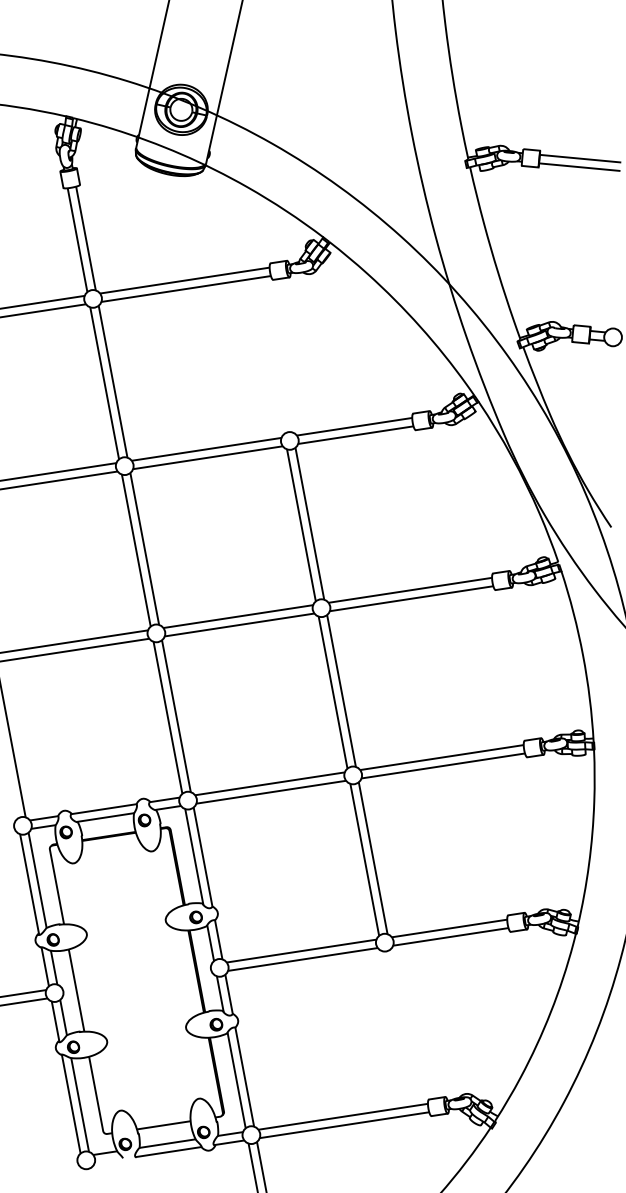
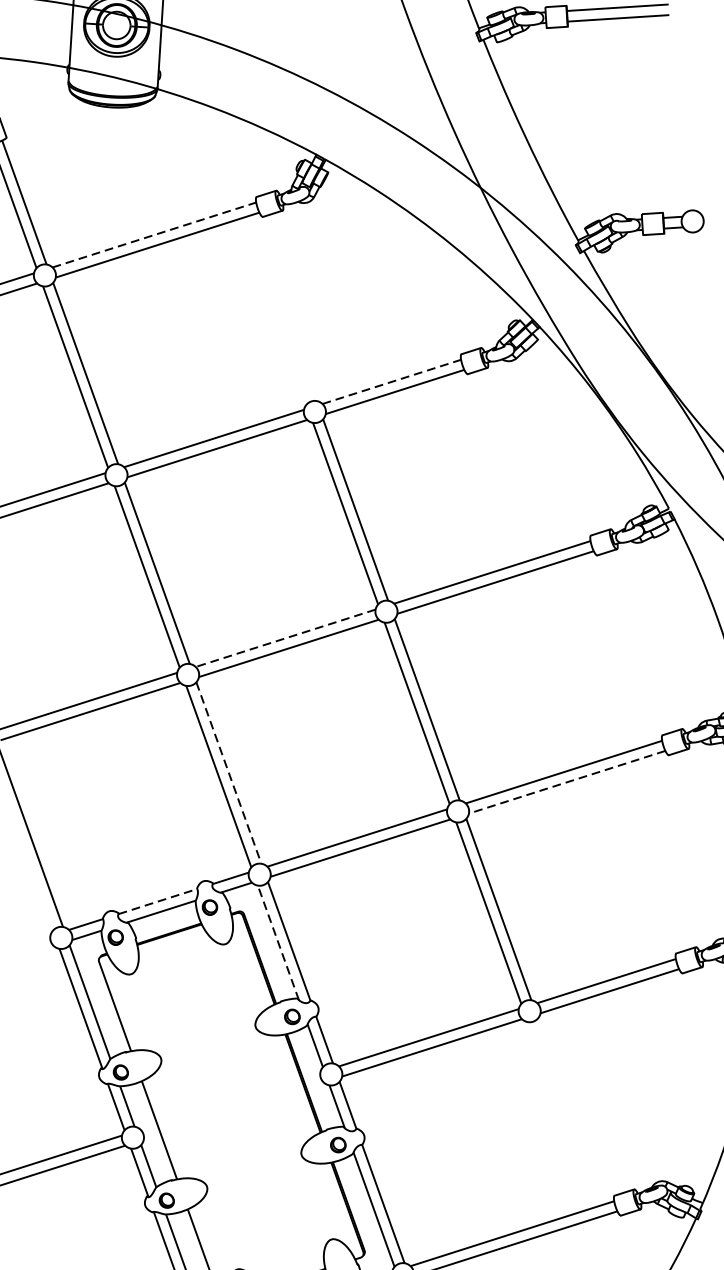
line: (184, 280) -> (153, 234), solid -> dashed
line: (355, 426) -> (392, 381), solid -> dashed
line: (238, 616) -> (285, 638), solid -> dashed
line: (176, 716) -> (229, 773), solid -> dashed
line: (443, 765) -> (567, 781), solid -> dashed
line: (104, 809) -> (158, 901), solid -> dashed
line: (194, 857) -> (278, 943), solid -> dashed

